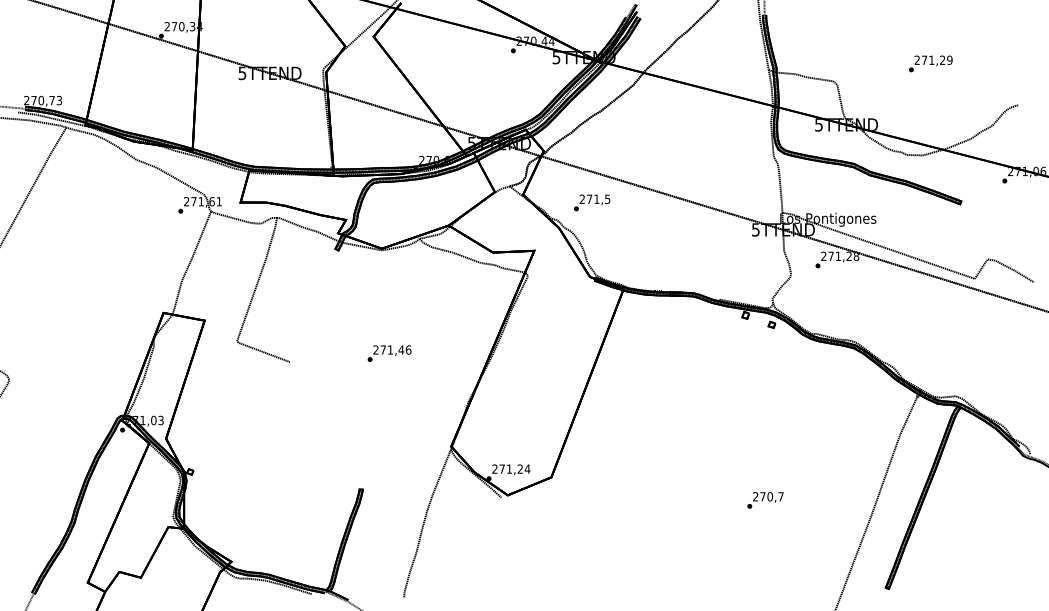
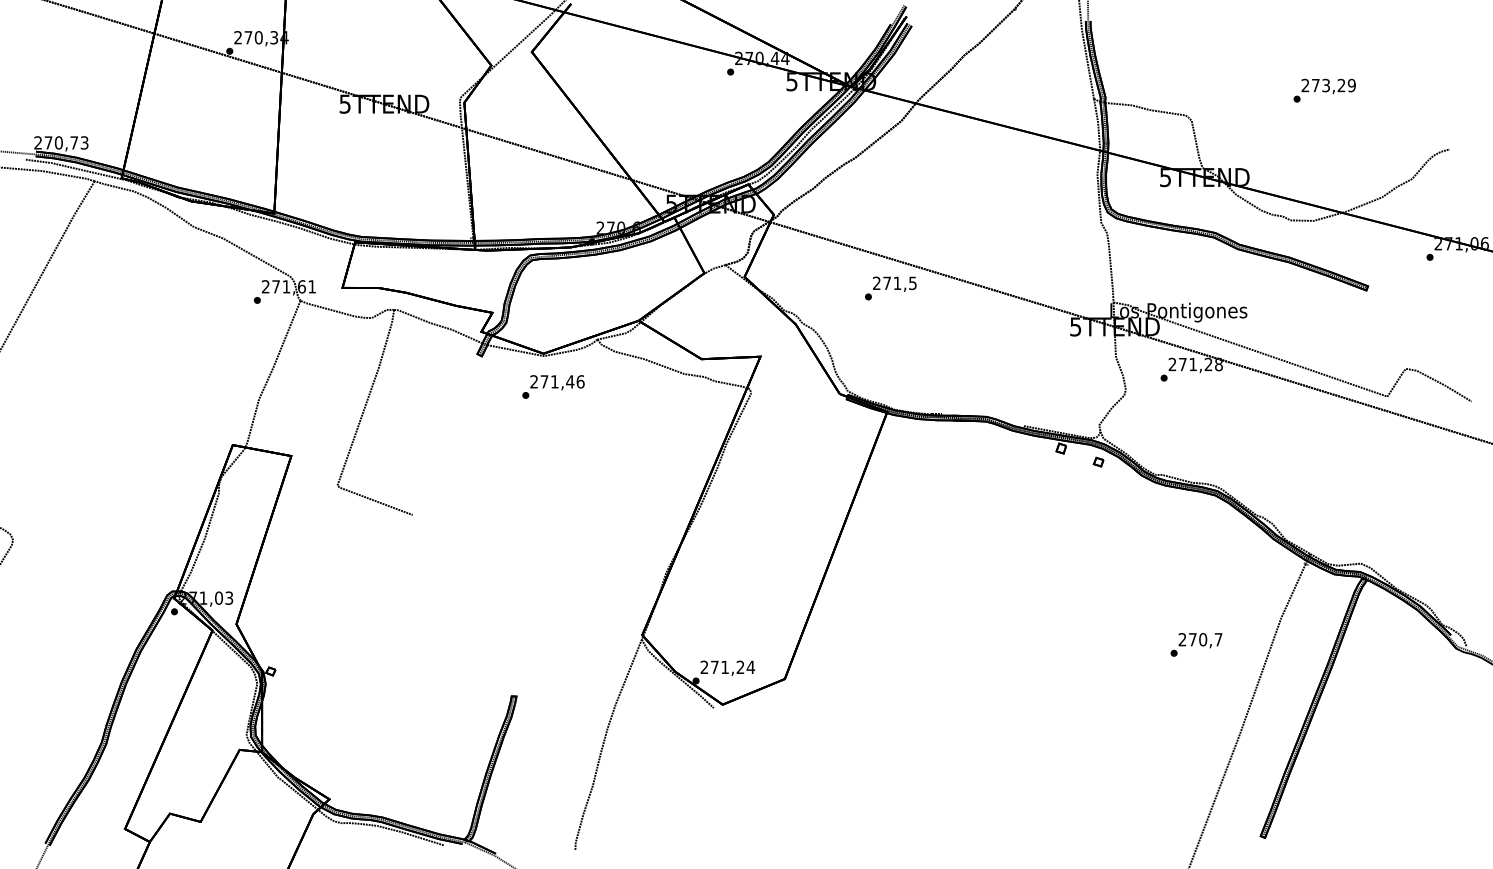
text: (931, 60) -> (1325, 85), 271,29 -> 273,29
text: (591, 202) -> (890, 288), moved
text: (389, 353) -> (553, 386), moved
text: (765, 500) -> (1196, 644), moved

